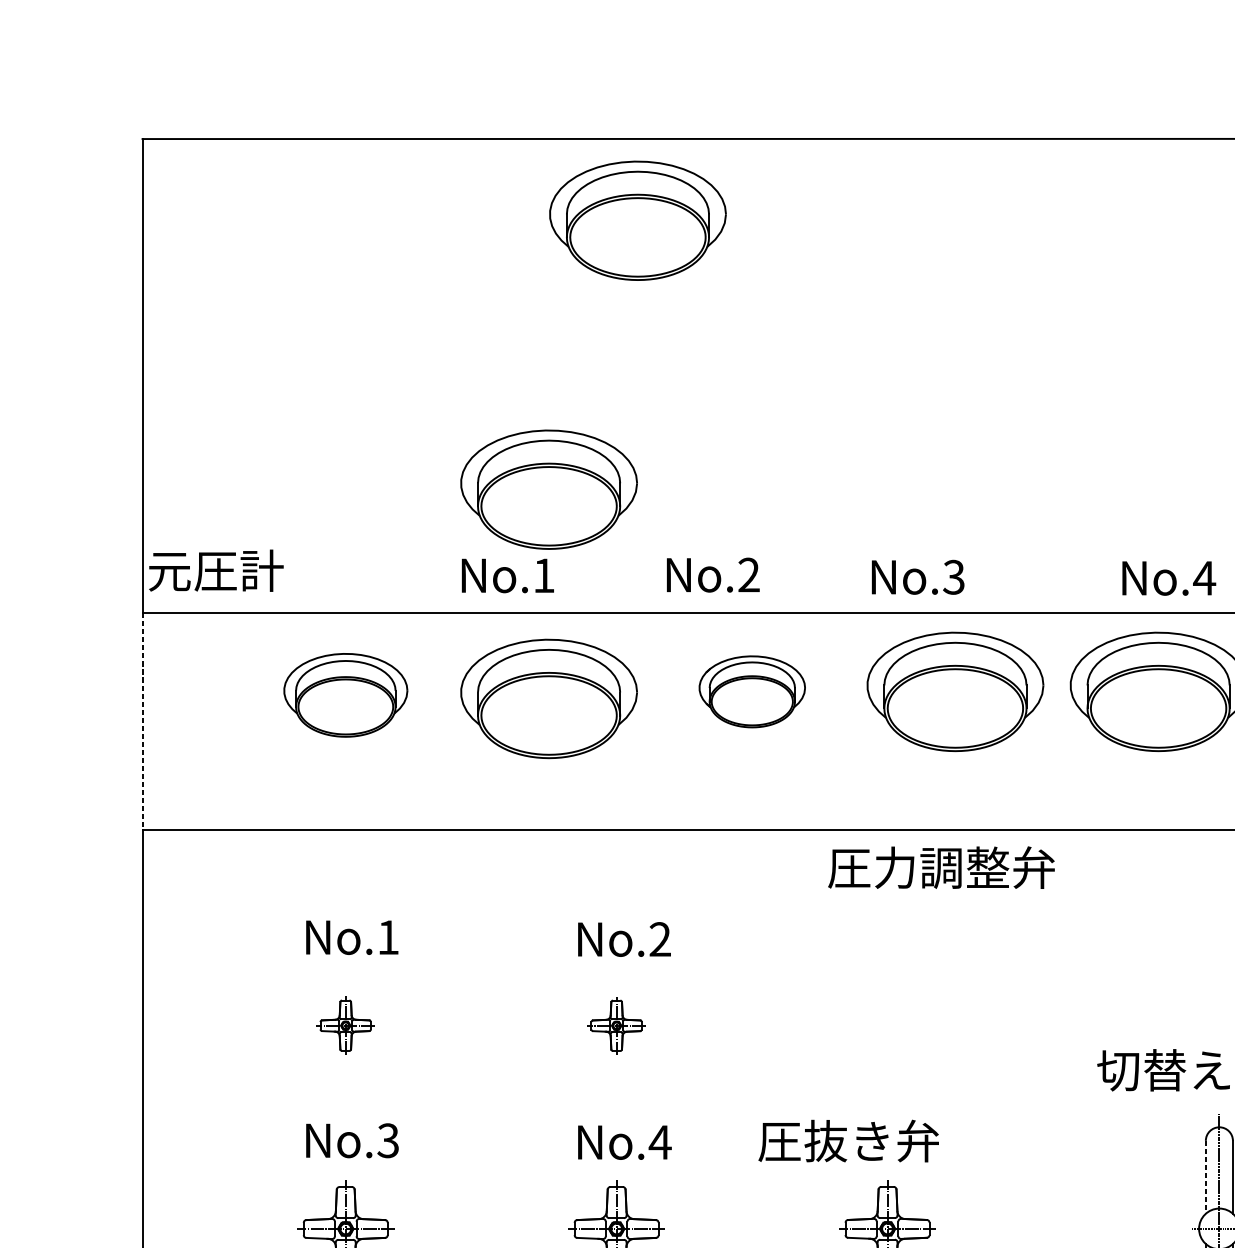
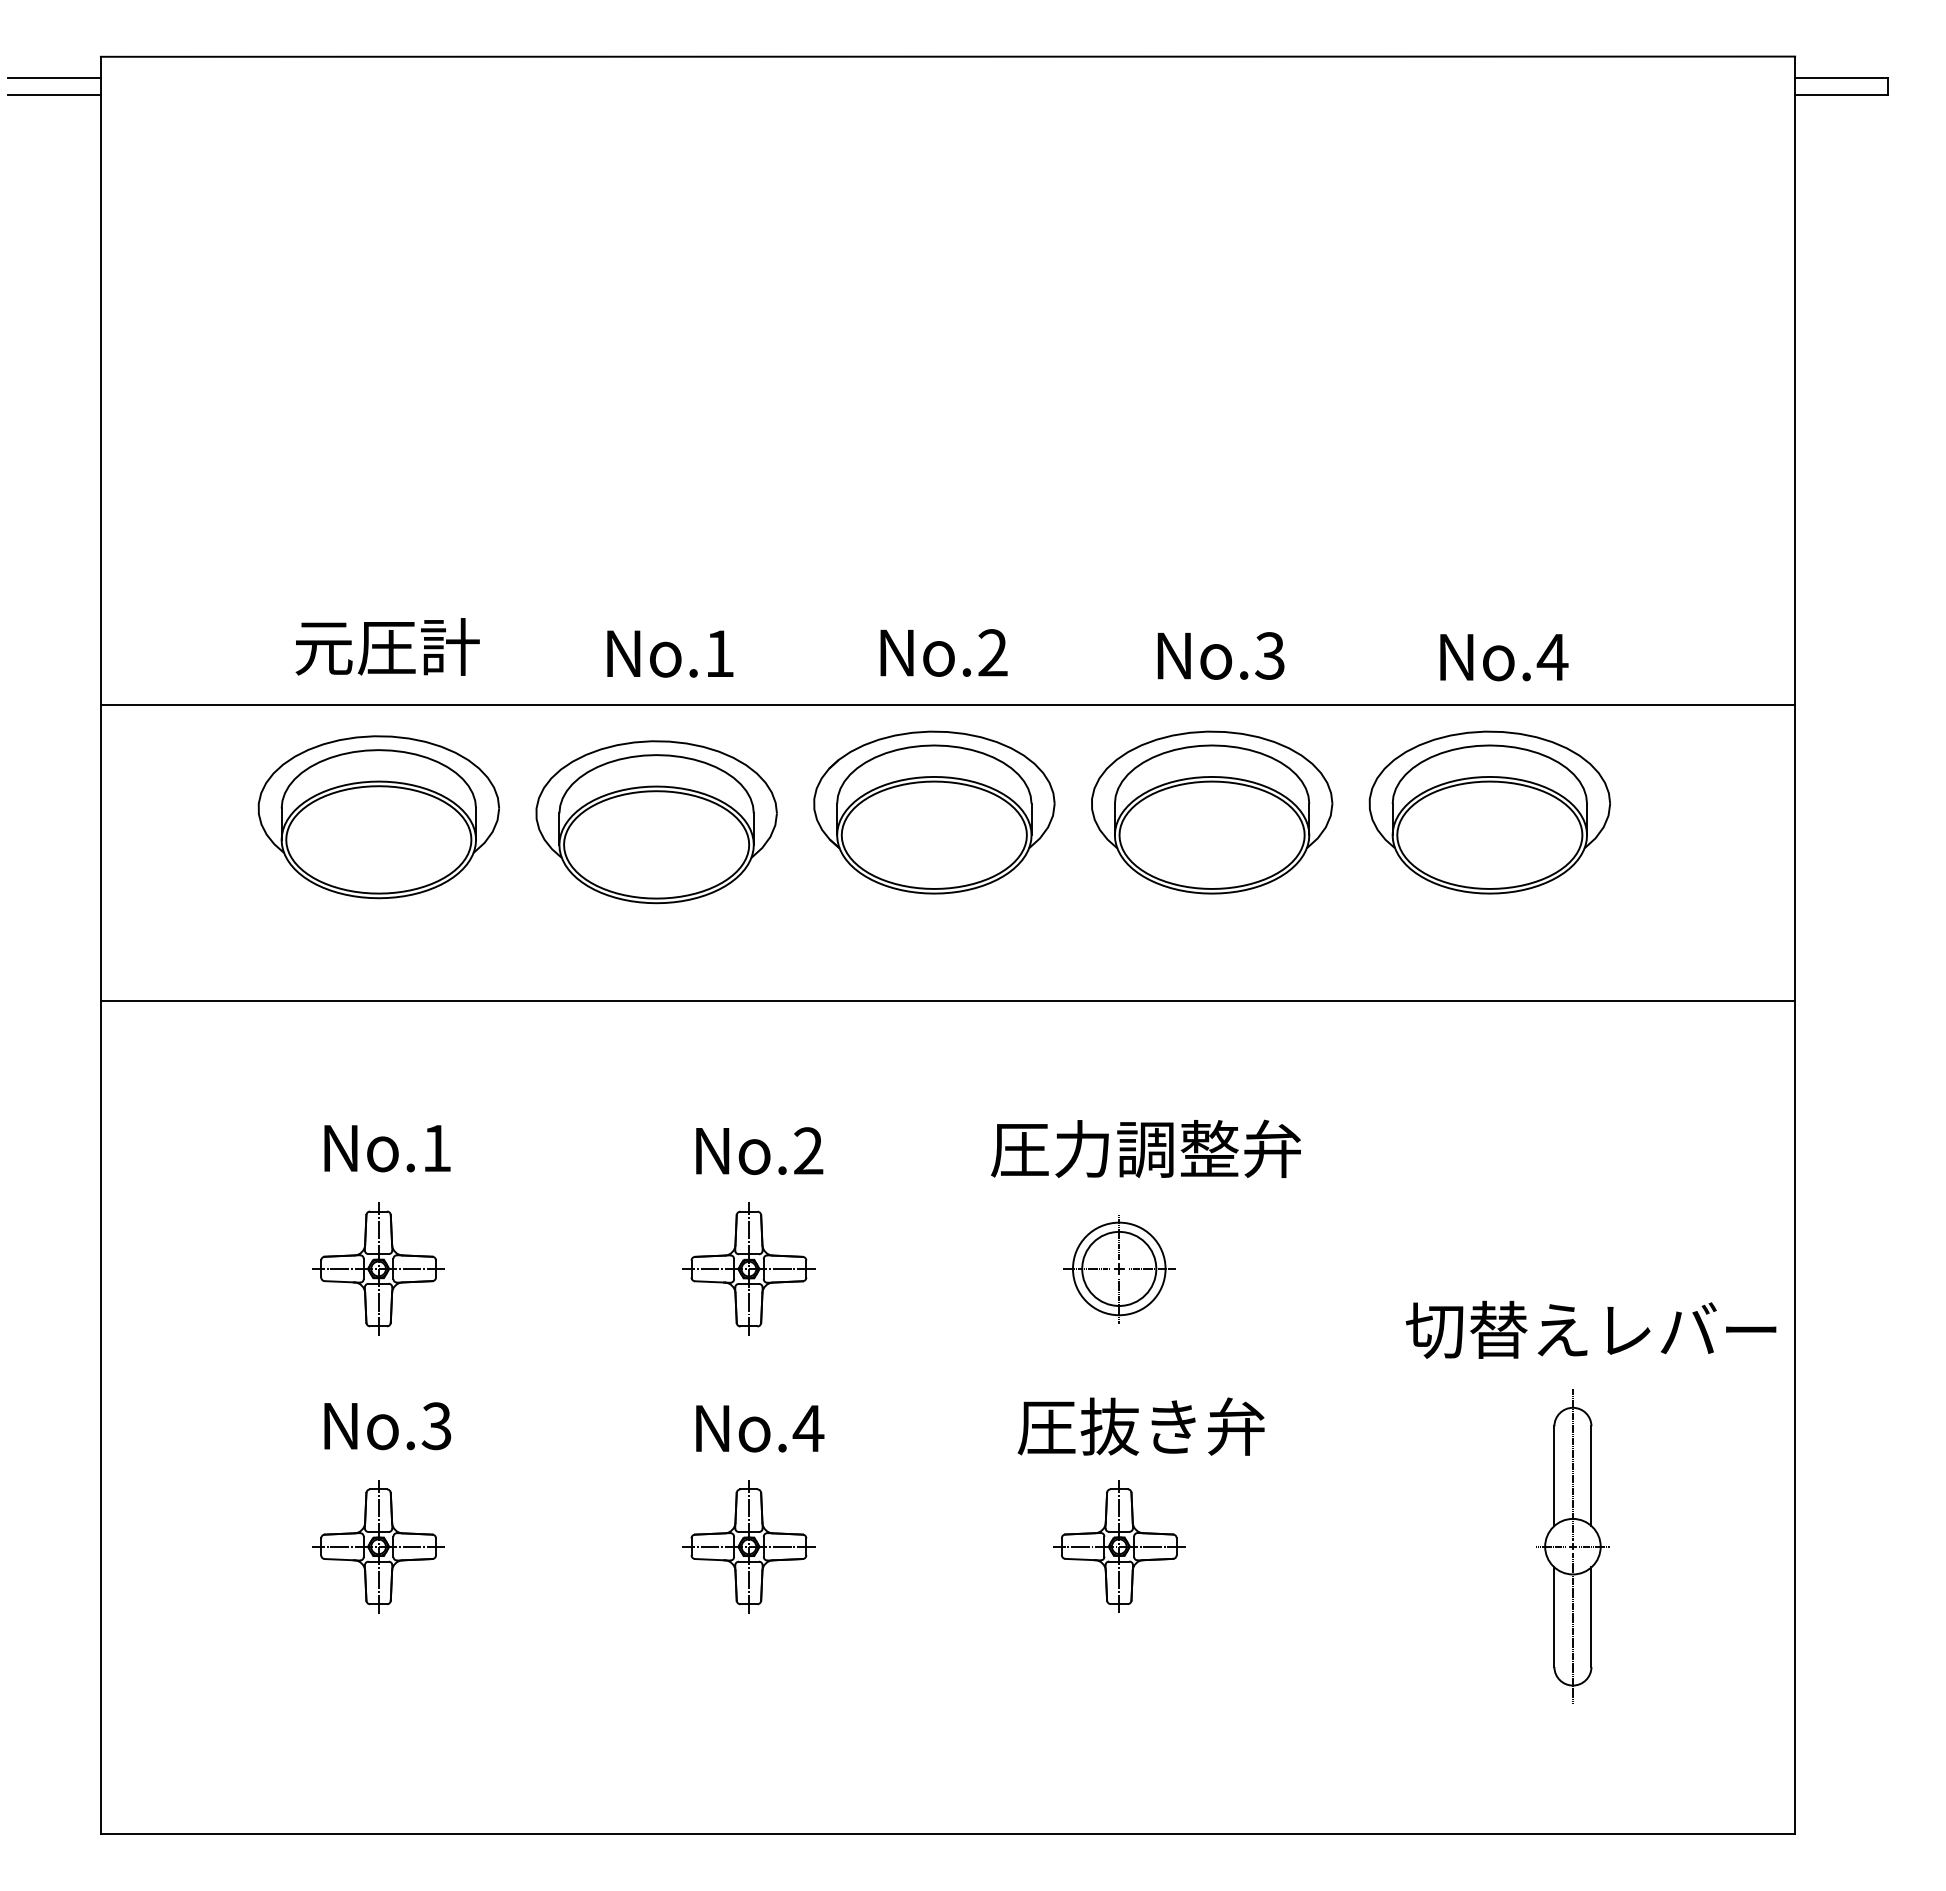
line: (108, 154) -> (54, 78), added
line: (108, 166) -> (54, 94), added
part: (638, 220) -> (778, 168), removed
part: (549, 489) -> (656, 536), removed
text: (216, 570) -> (387, 646), moved
text: (712, 574) -> (943, 652), moved
text: (508, 575) -> (670, 653), moved
text: (917, 576) -> (1220, 655), moved
part: (752, 691) -> (934, 812), size x1.67
part: (345, 695) -> (378, 817), size x1.43
line: (142, 721) -> (100, 853), dashed -> solid
text: (941, 867) -> (1145, 1148), moved
part: (345, 1025) -> (378, 1268), size x1.67
part: (616, 1025) -> (748, 1268), size x1.67
part: (887, 1026) -> (1119, 1269), added
text: (848, 1140) -> (1140, 1426), moved
line: (1205, 1177) -> (1554, 1476), dashed -> solid

